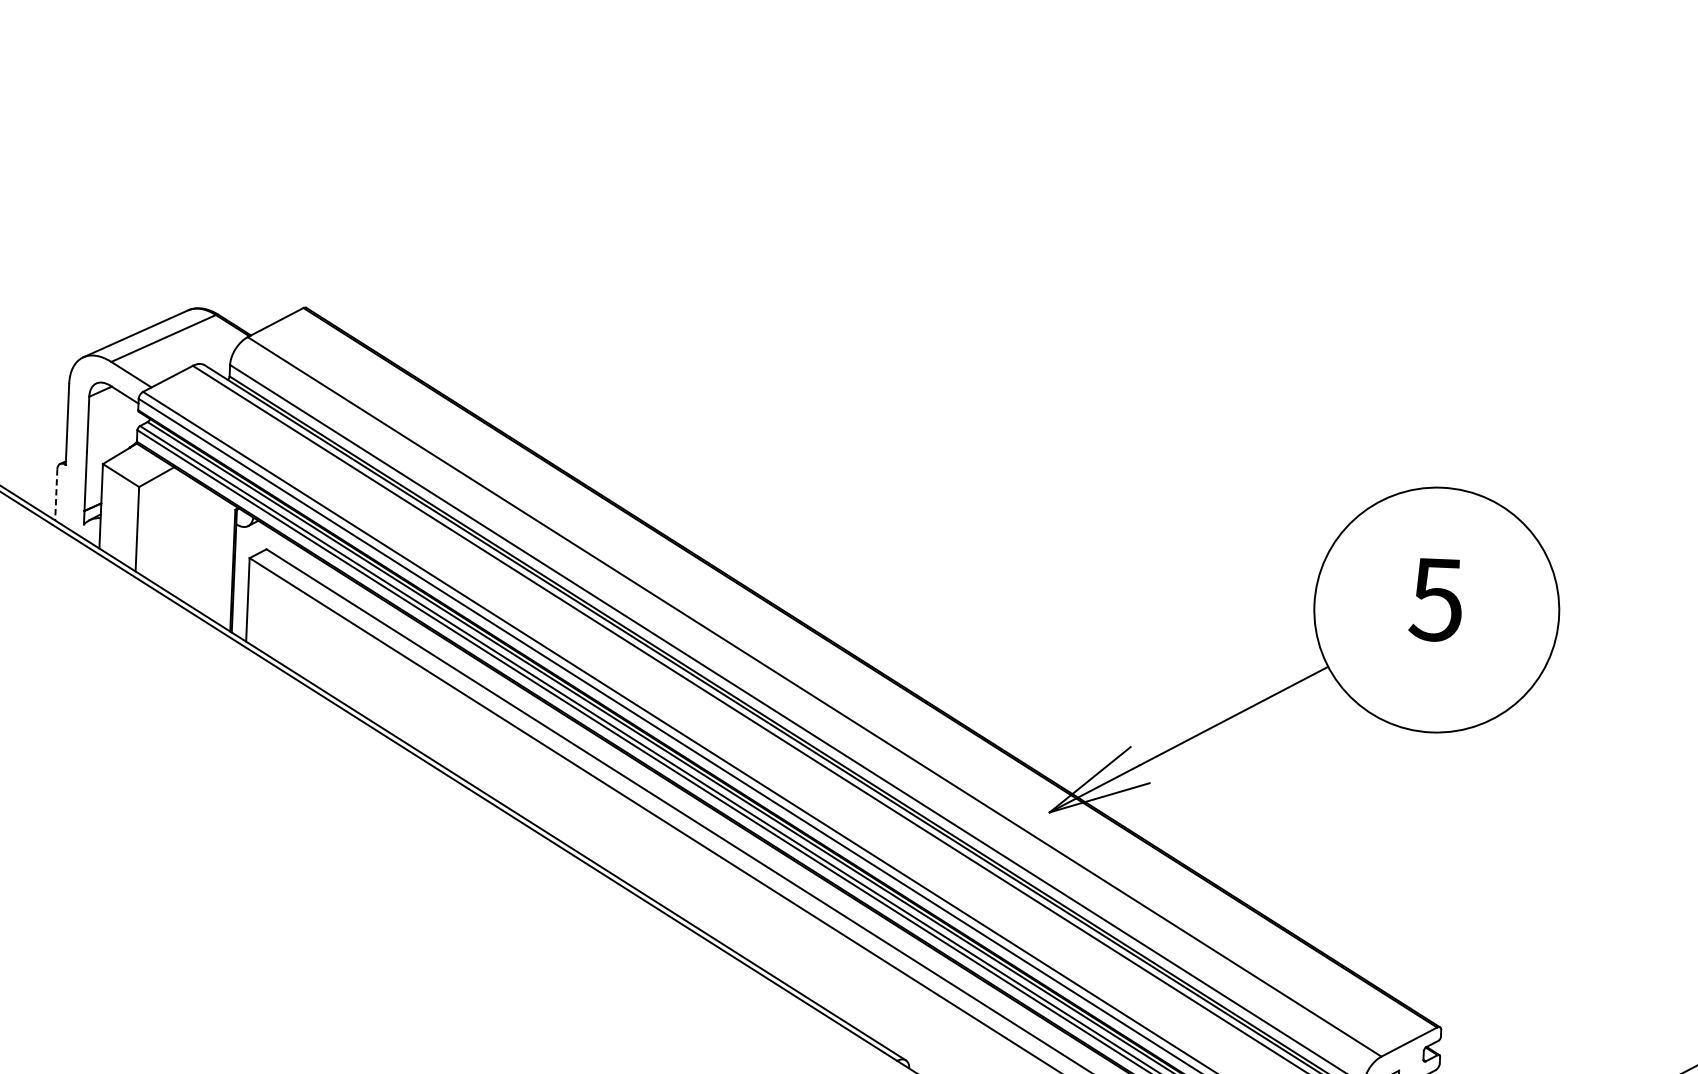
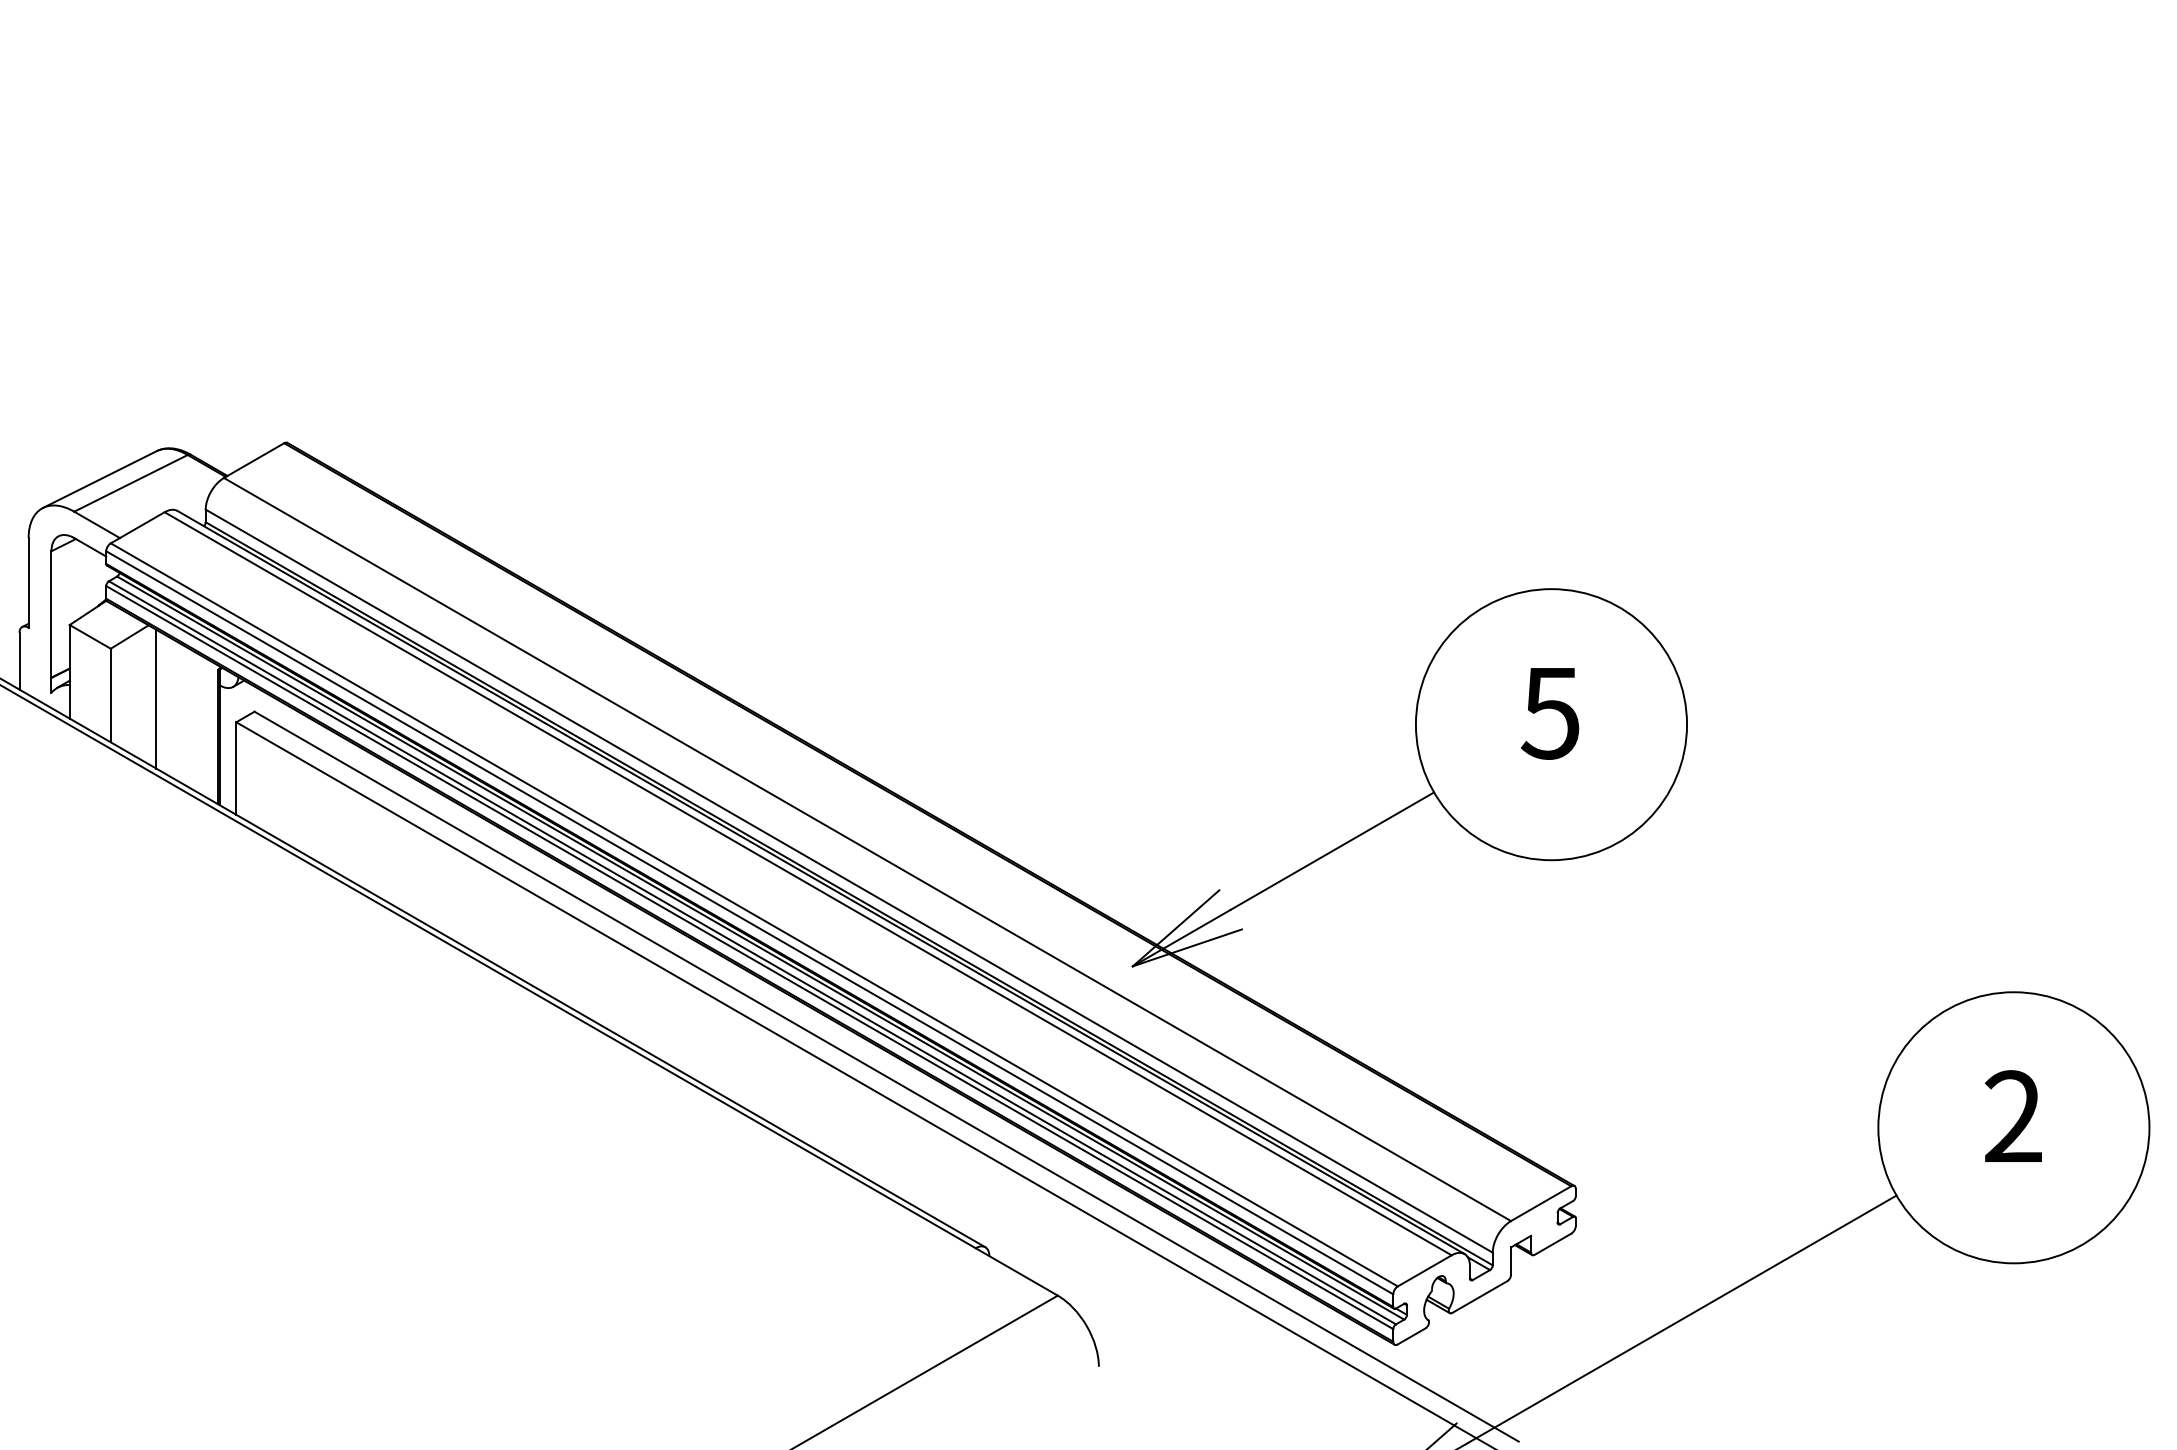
line: (56, 495) -> (19, 661), dashed -> solid
line: (178, 533) -> (156, 698), added

